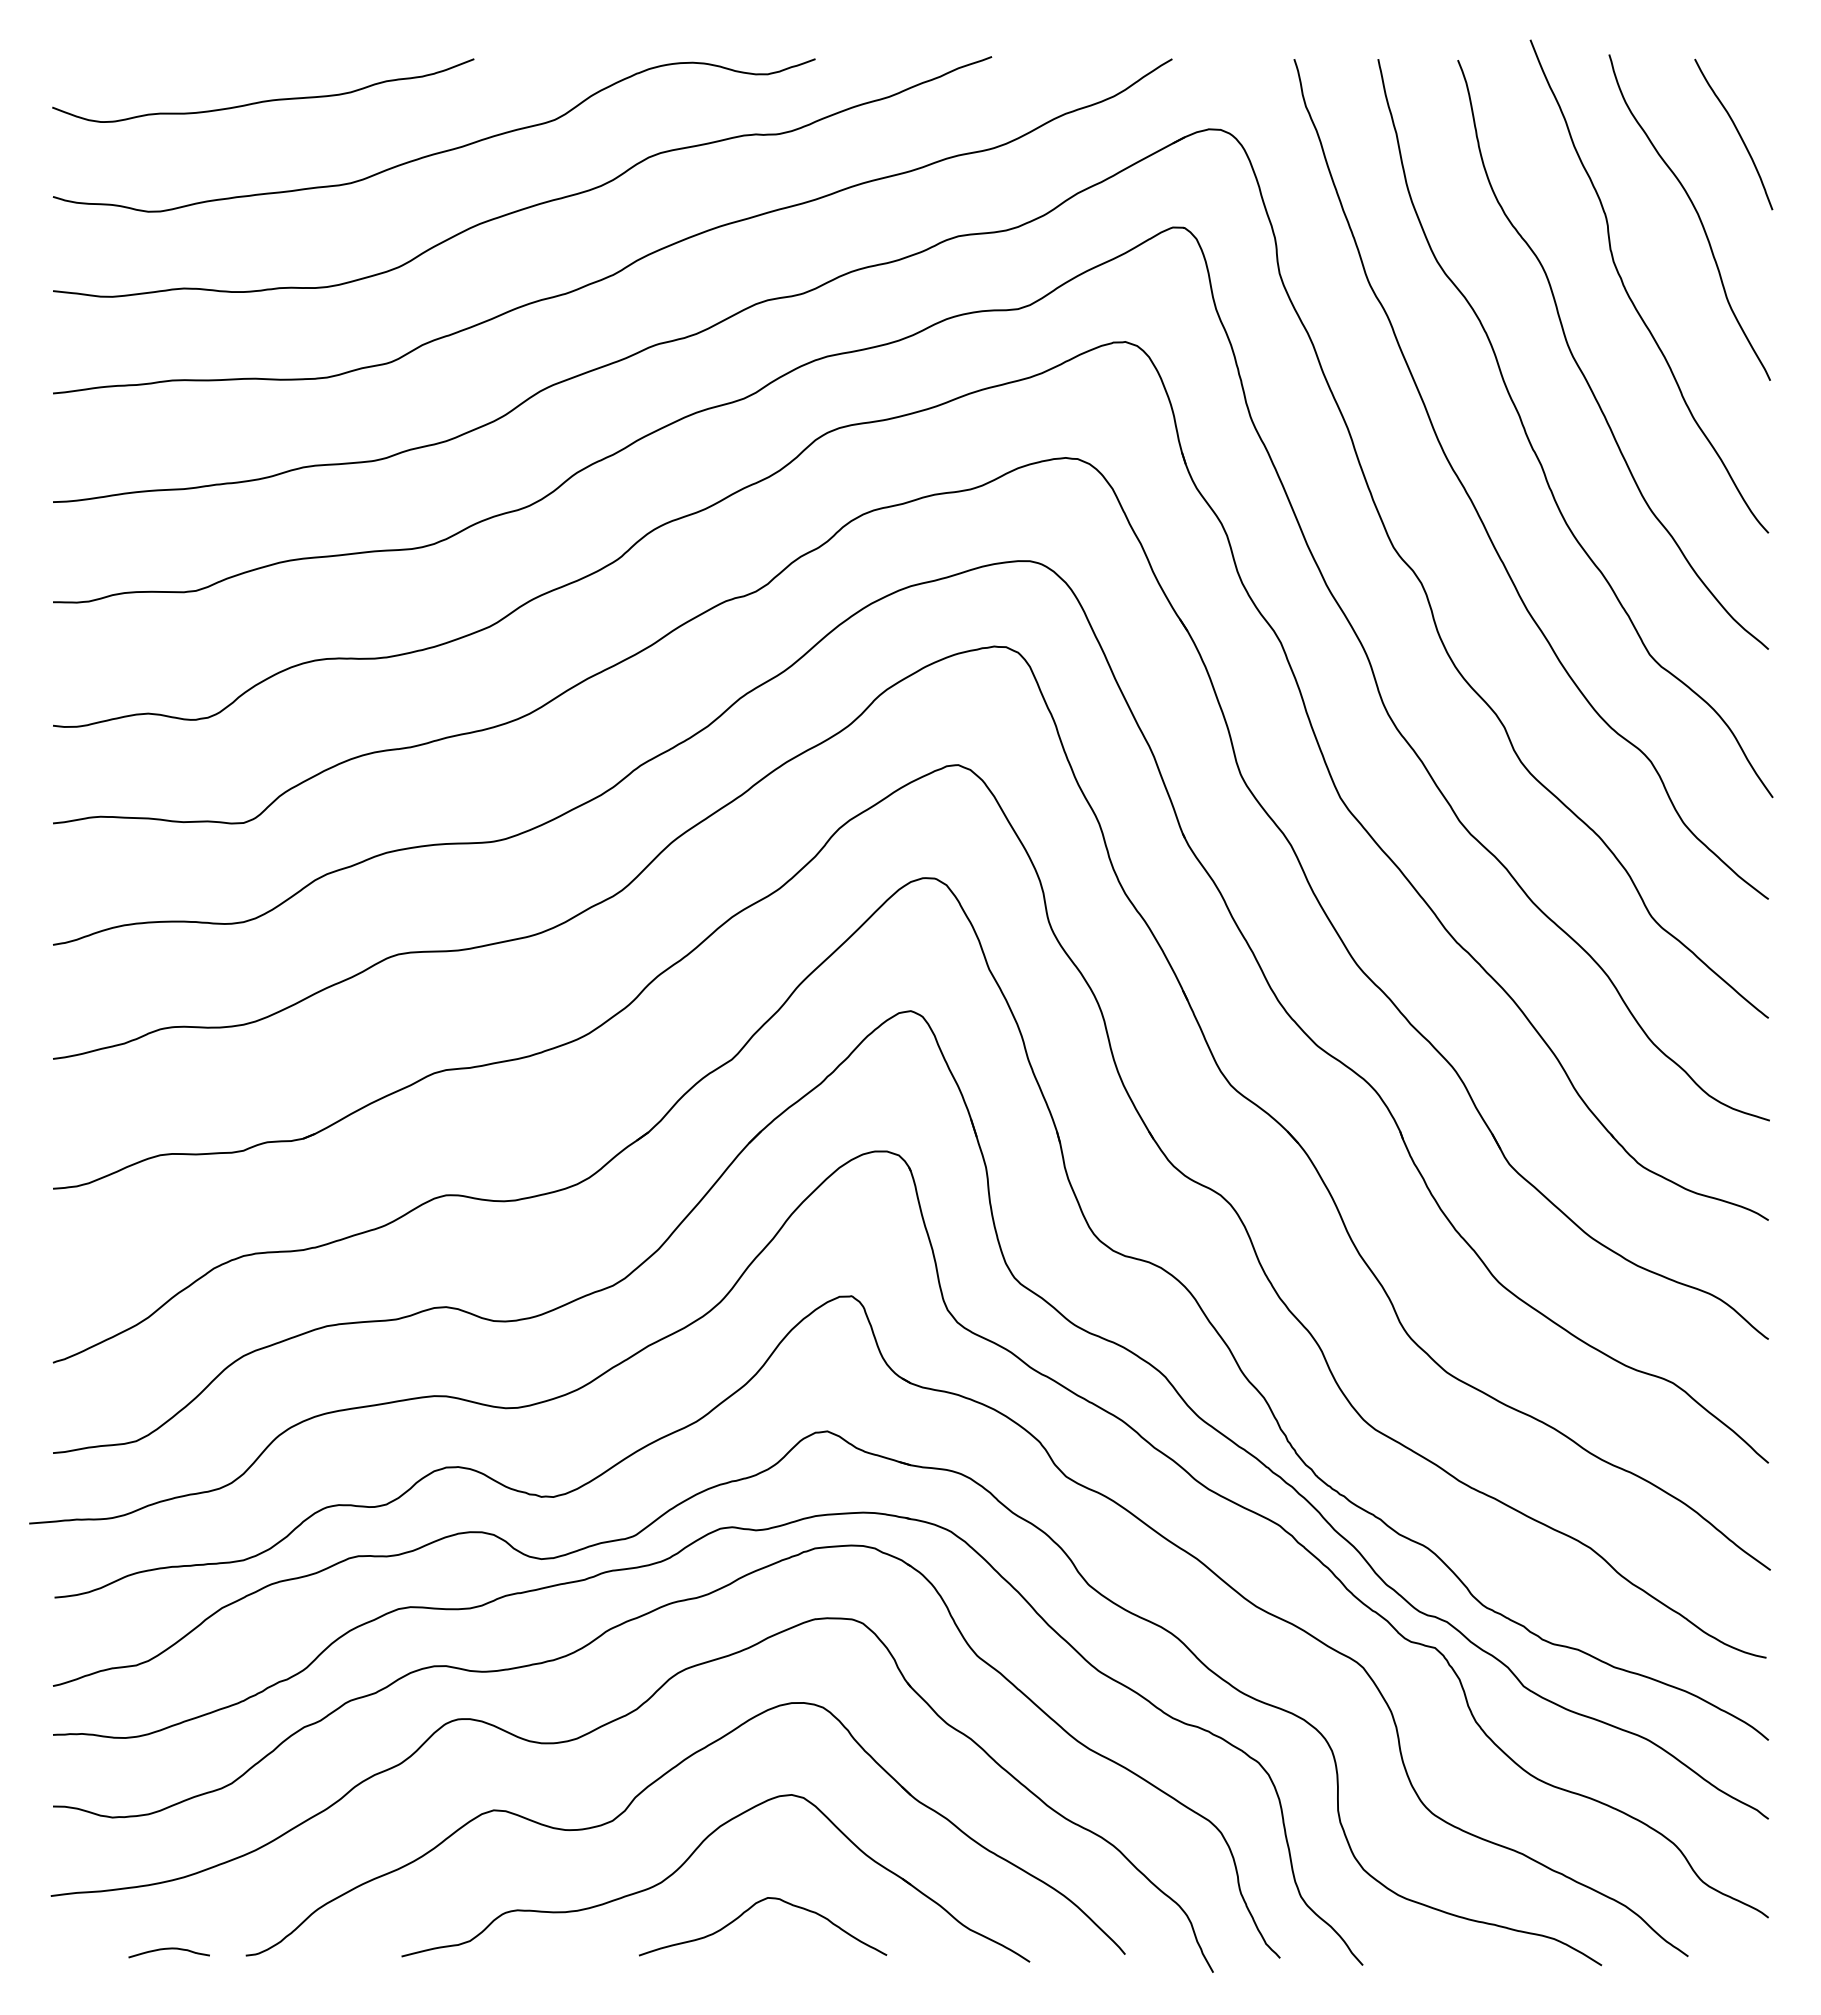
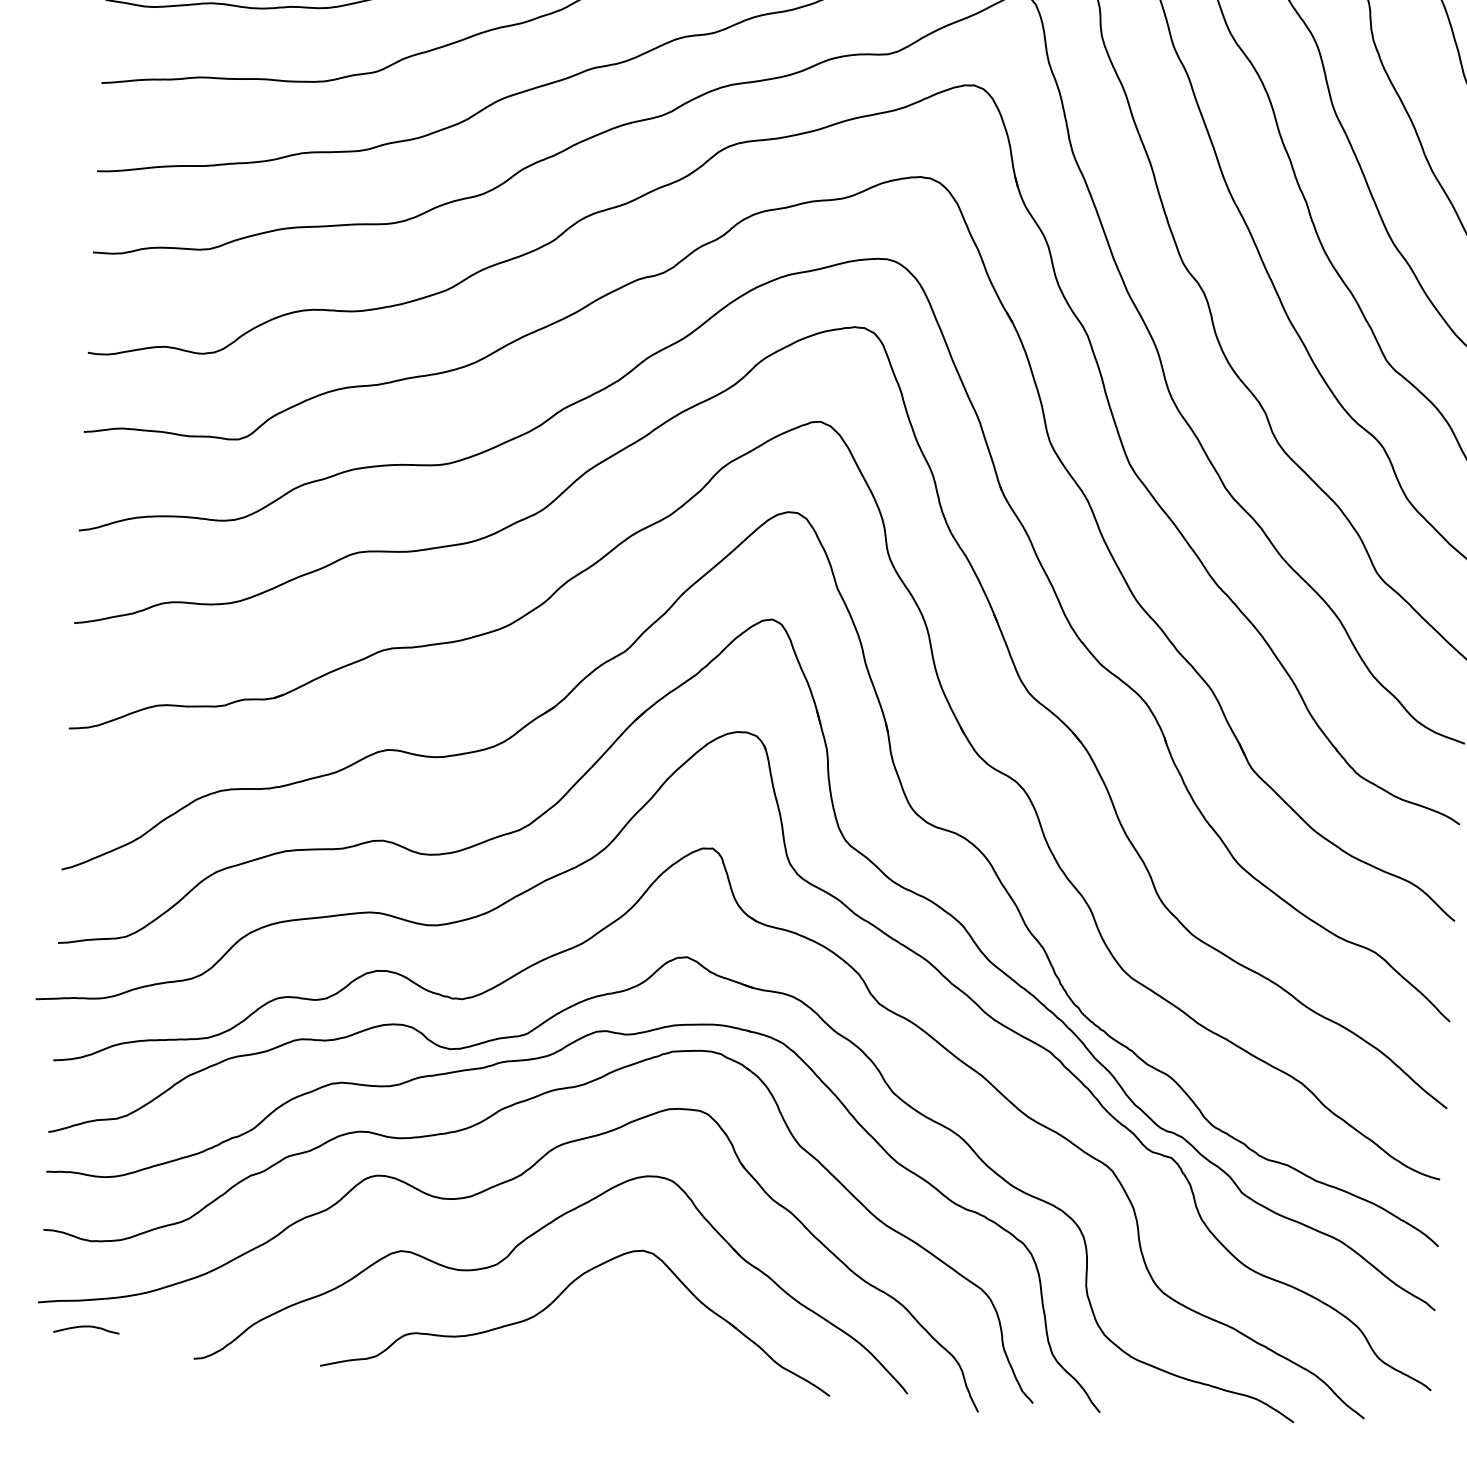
curve: (751, 1908) -> (606, 1341), removed
curve: (168, 1949) -> (86, 1327), moved

